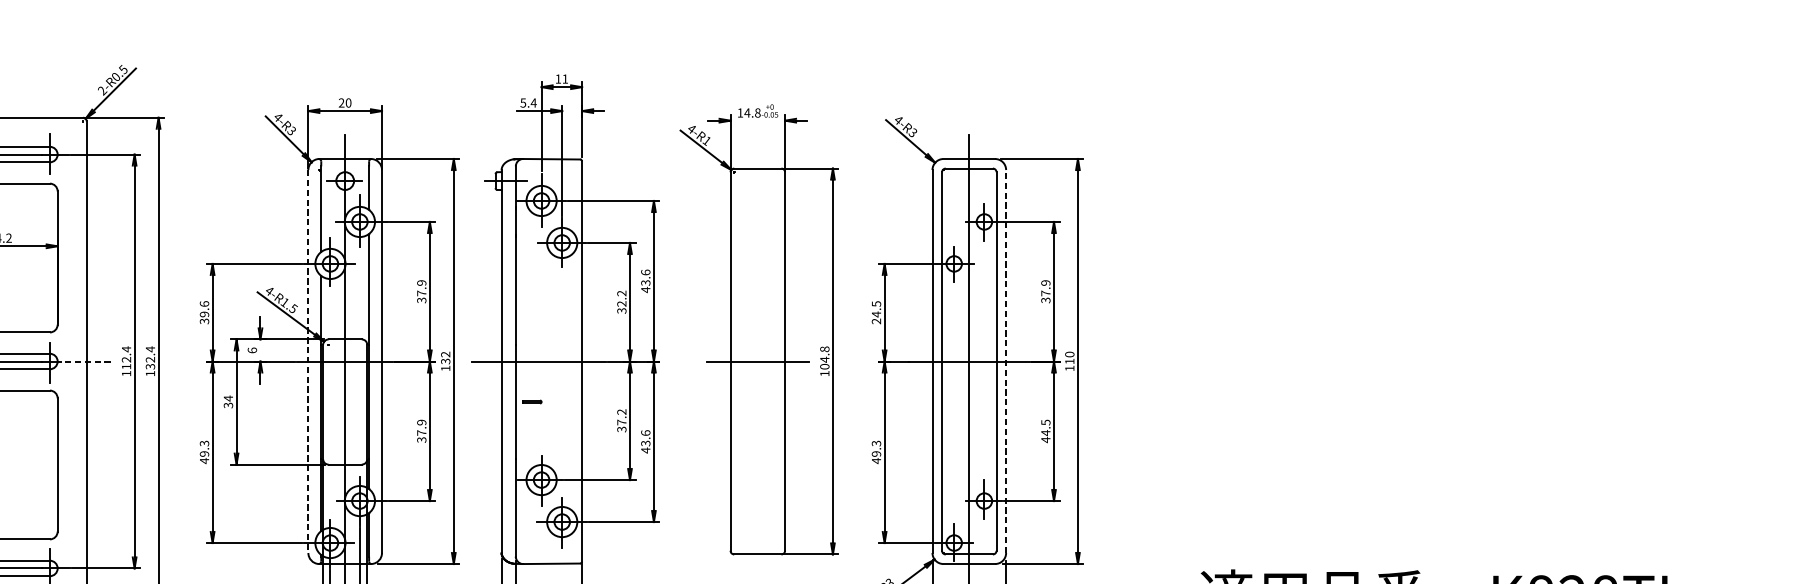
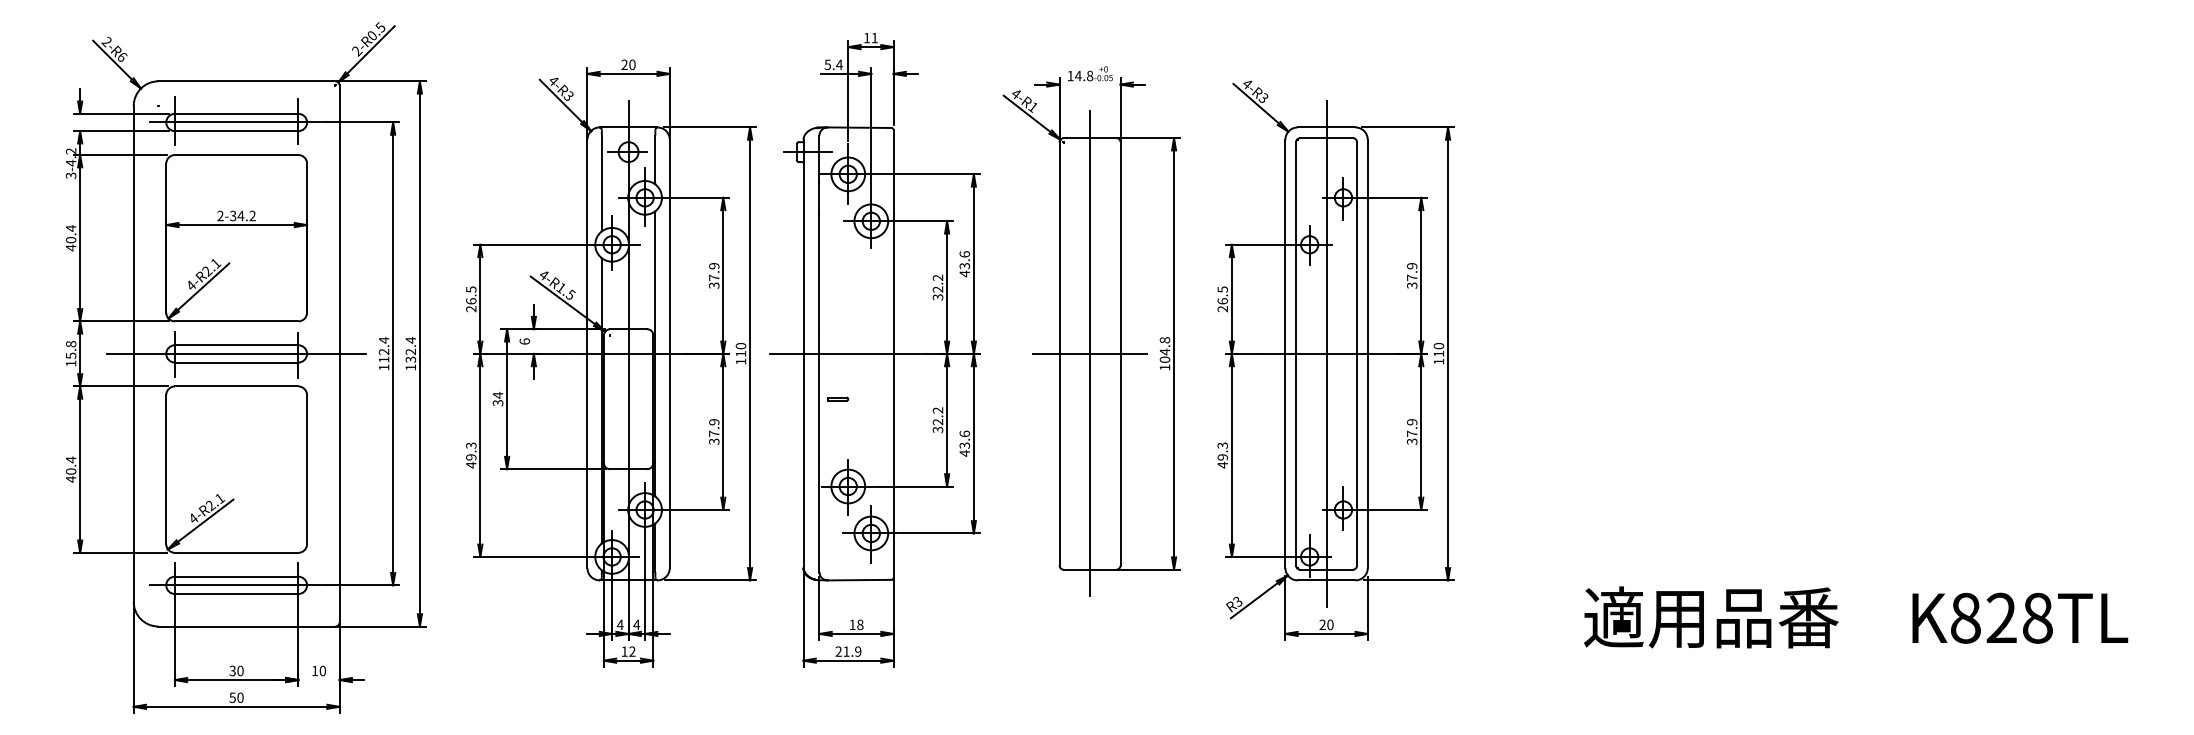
text: (204, 312) -> (471, 299), 39.6 -> 26.5
text: (876, 313) -> (1222, 300), 24.5 -> 26.5
text: (445, 358) -> (740, 350), 132 -> 110
line: (83, 361) -> (336, 353), dashed -> solid
line: (758, 361) -> (1090, 353), added
line: (1005, 361) -> (1367, 353), dashed -> solid
line: (308, 362) -> (587, 354), dashed -> solid
text: (621, 422) -> (937, 422), 37.2 -> 32.2
text: (1046, 431) -> (1412, 432), 44.5 -> 37.9

